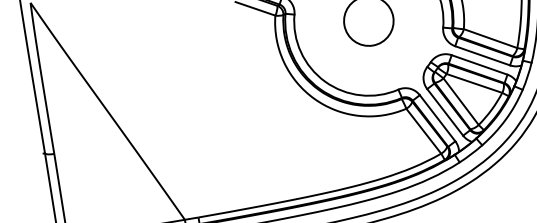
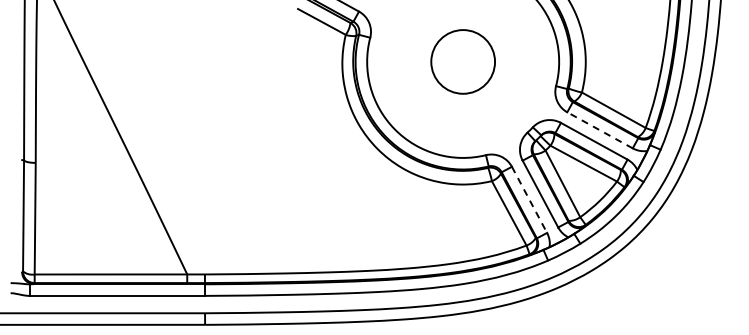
line: (482, 56) -> (599, 130), solid -> dashed
line: (437, 118) -> (529, 200), solid -> dashed

